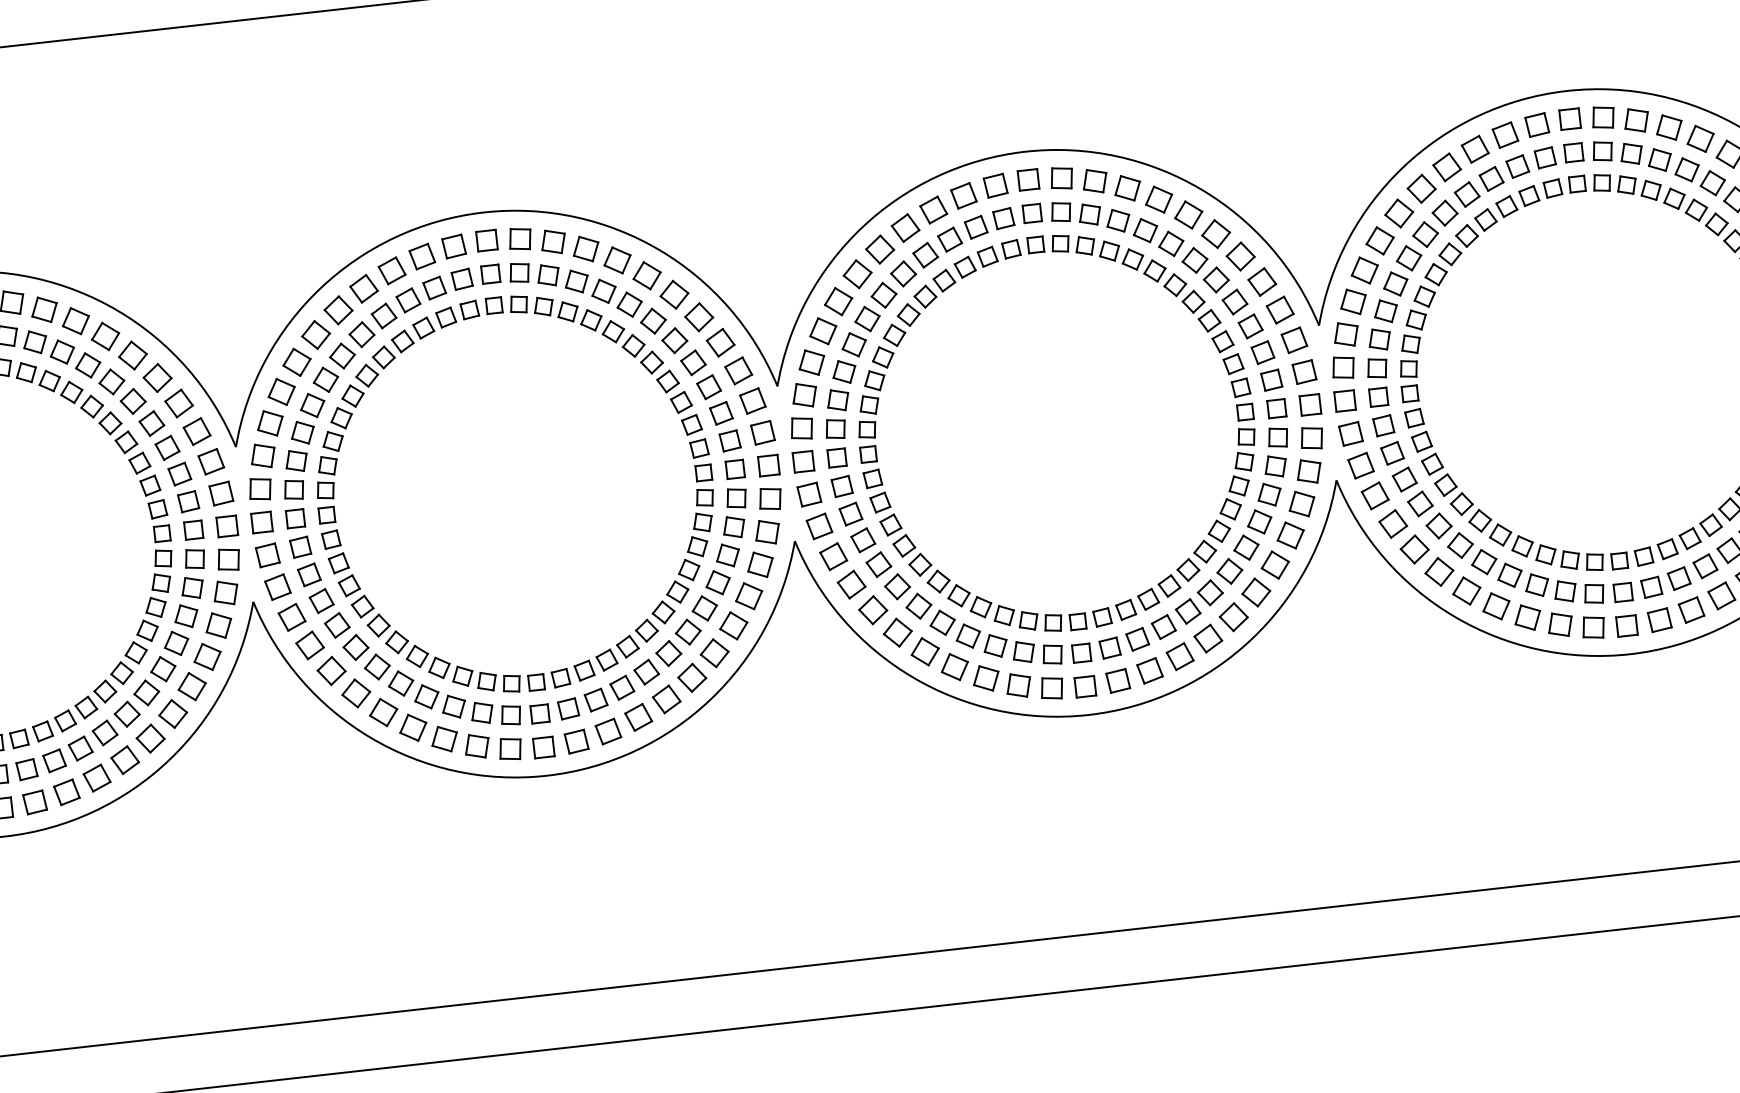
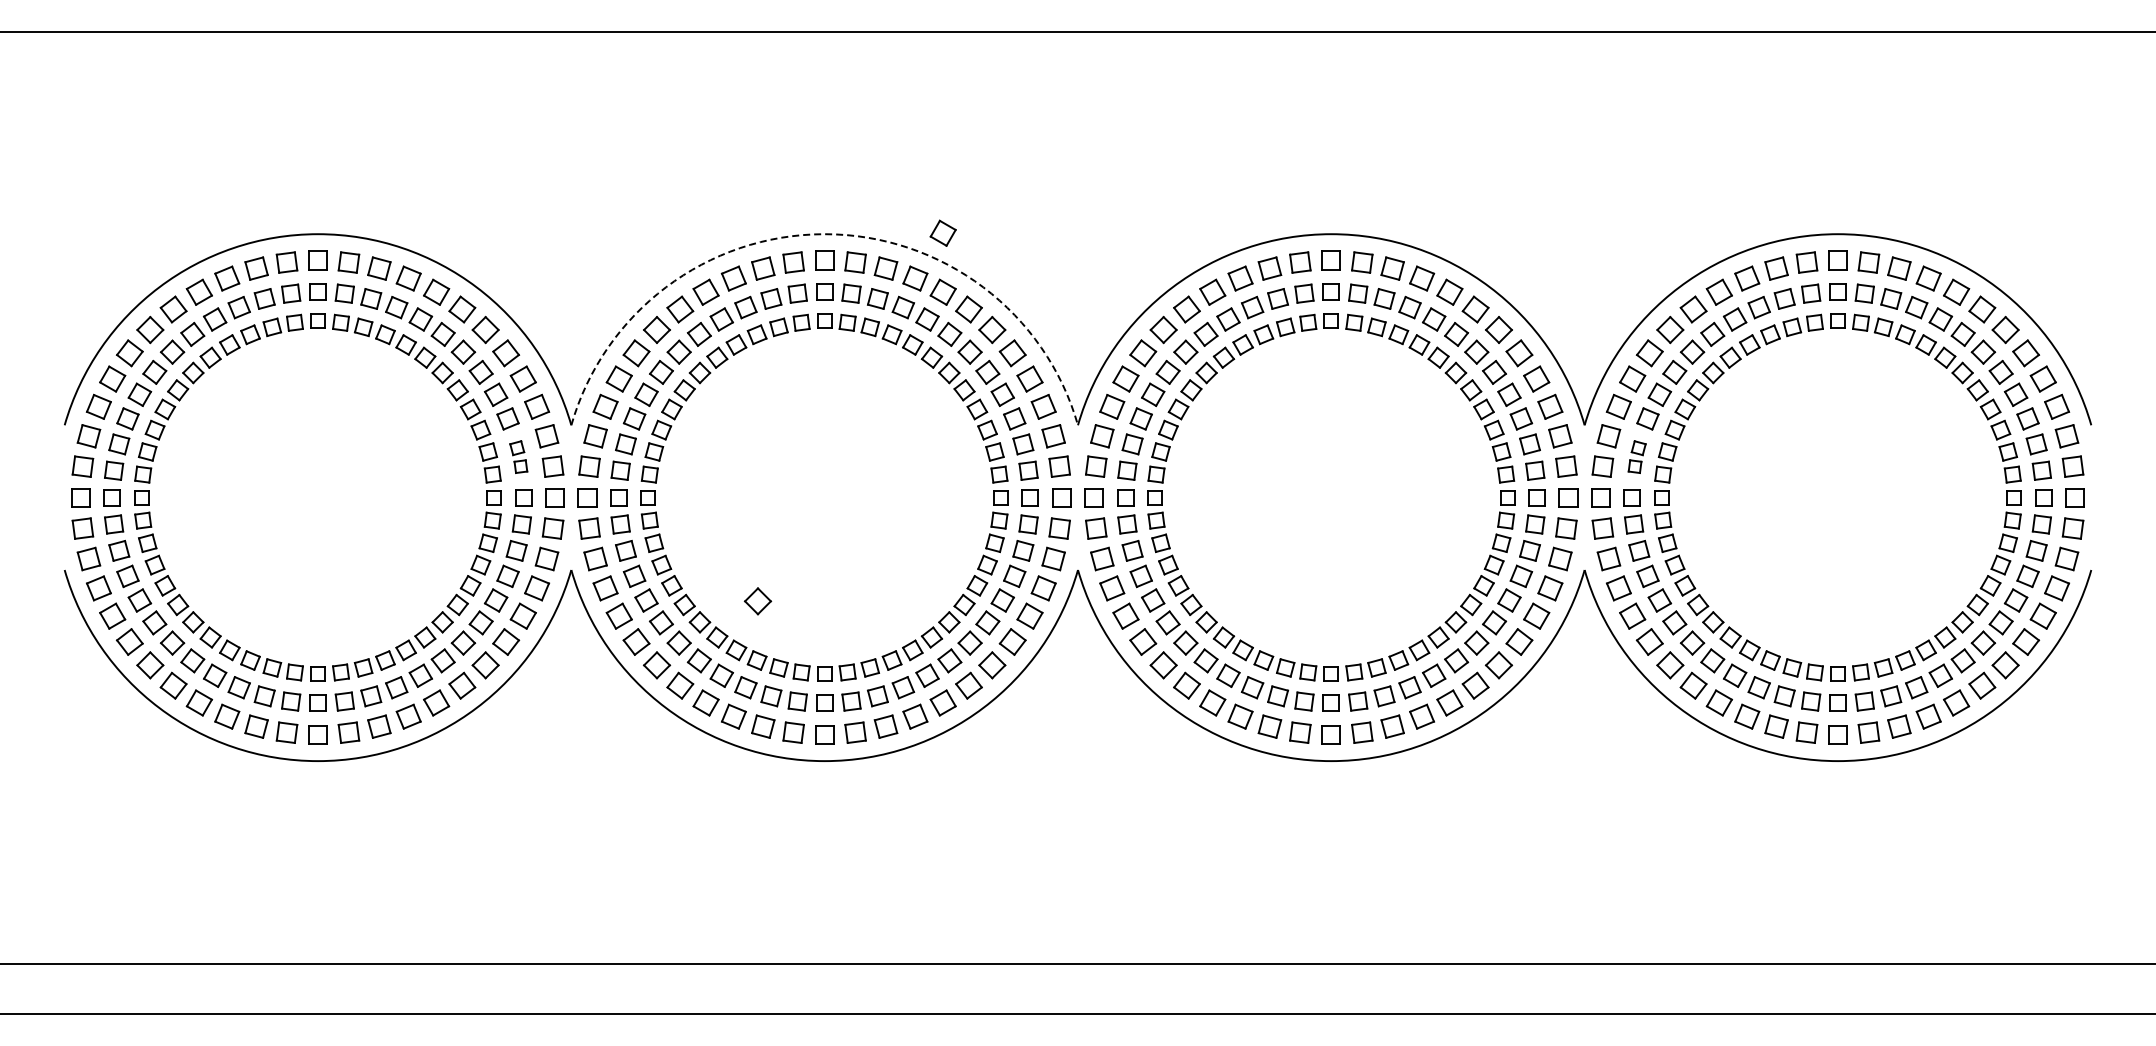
part: (609, 196) -> (942, 232), added
arc: (483, 212) -> (824, 234), solid -> dashed
part: (1379, 352) -> (1637, 456), size x0.7
part: (183, 486) -> (518, 456), size x0.7
part: (456, 613) -> (757, 601), added

